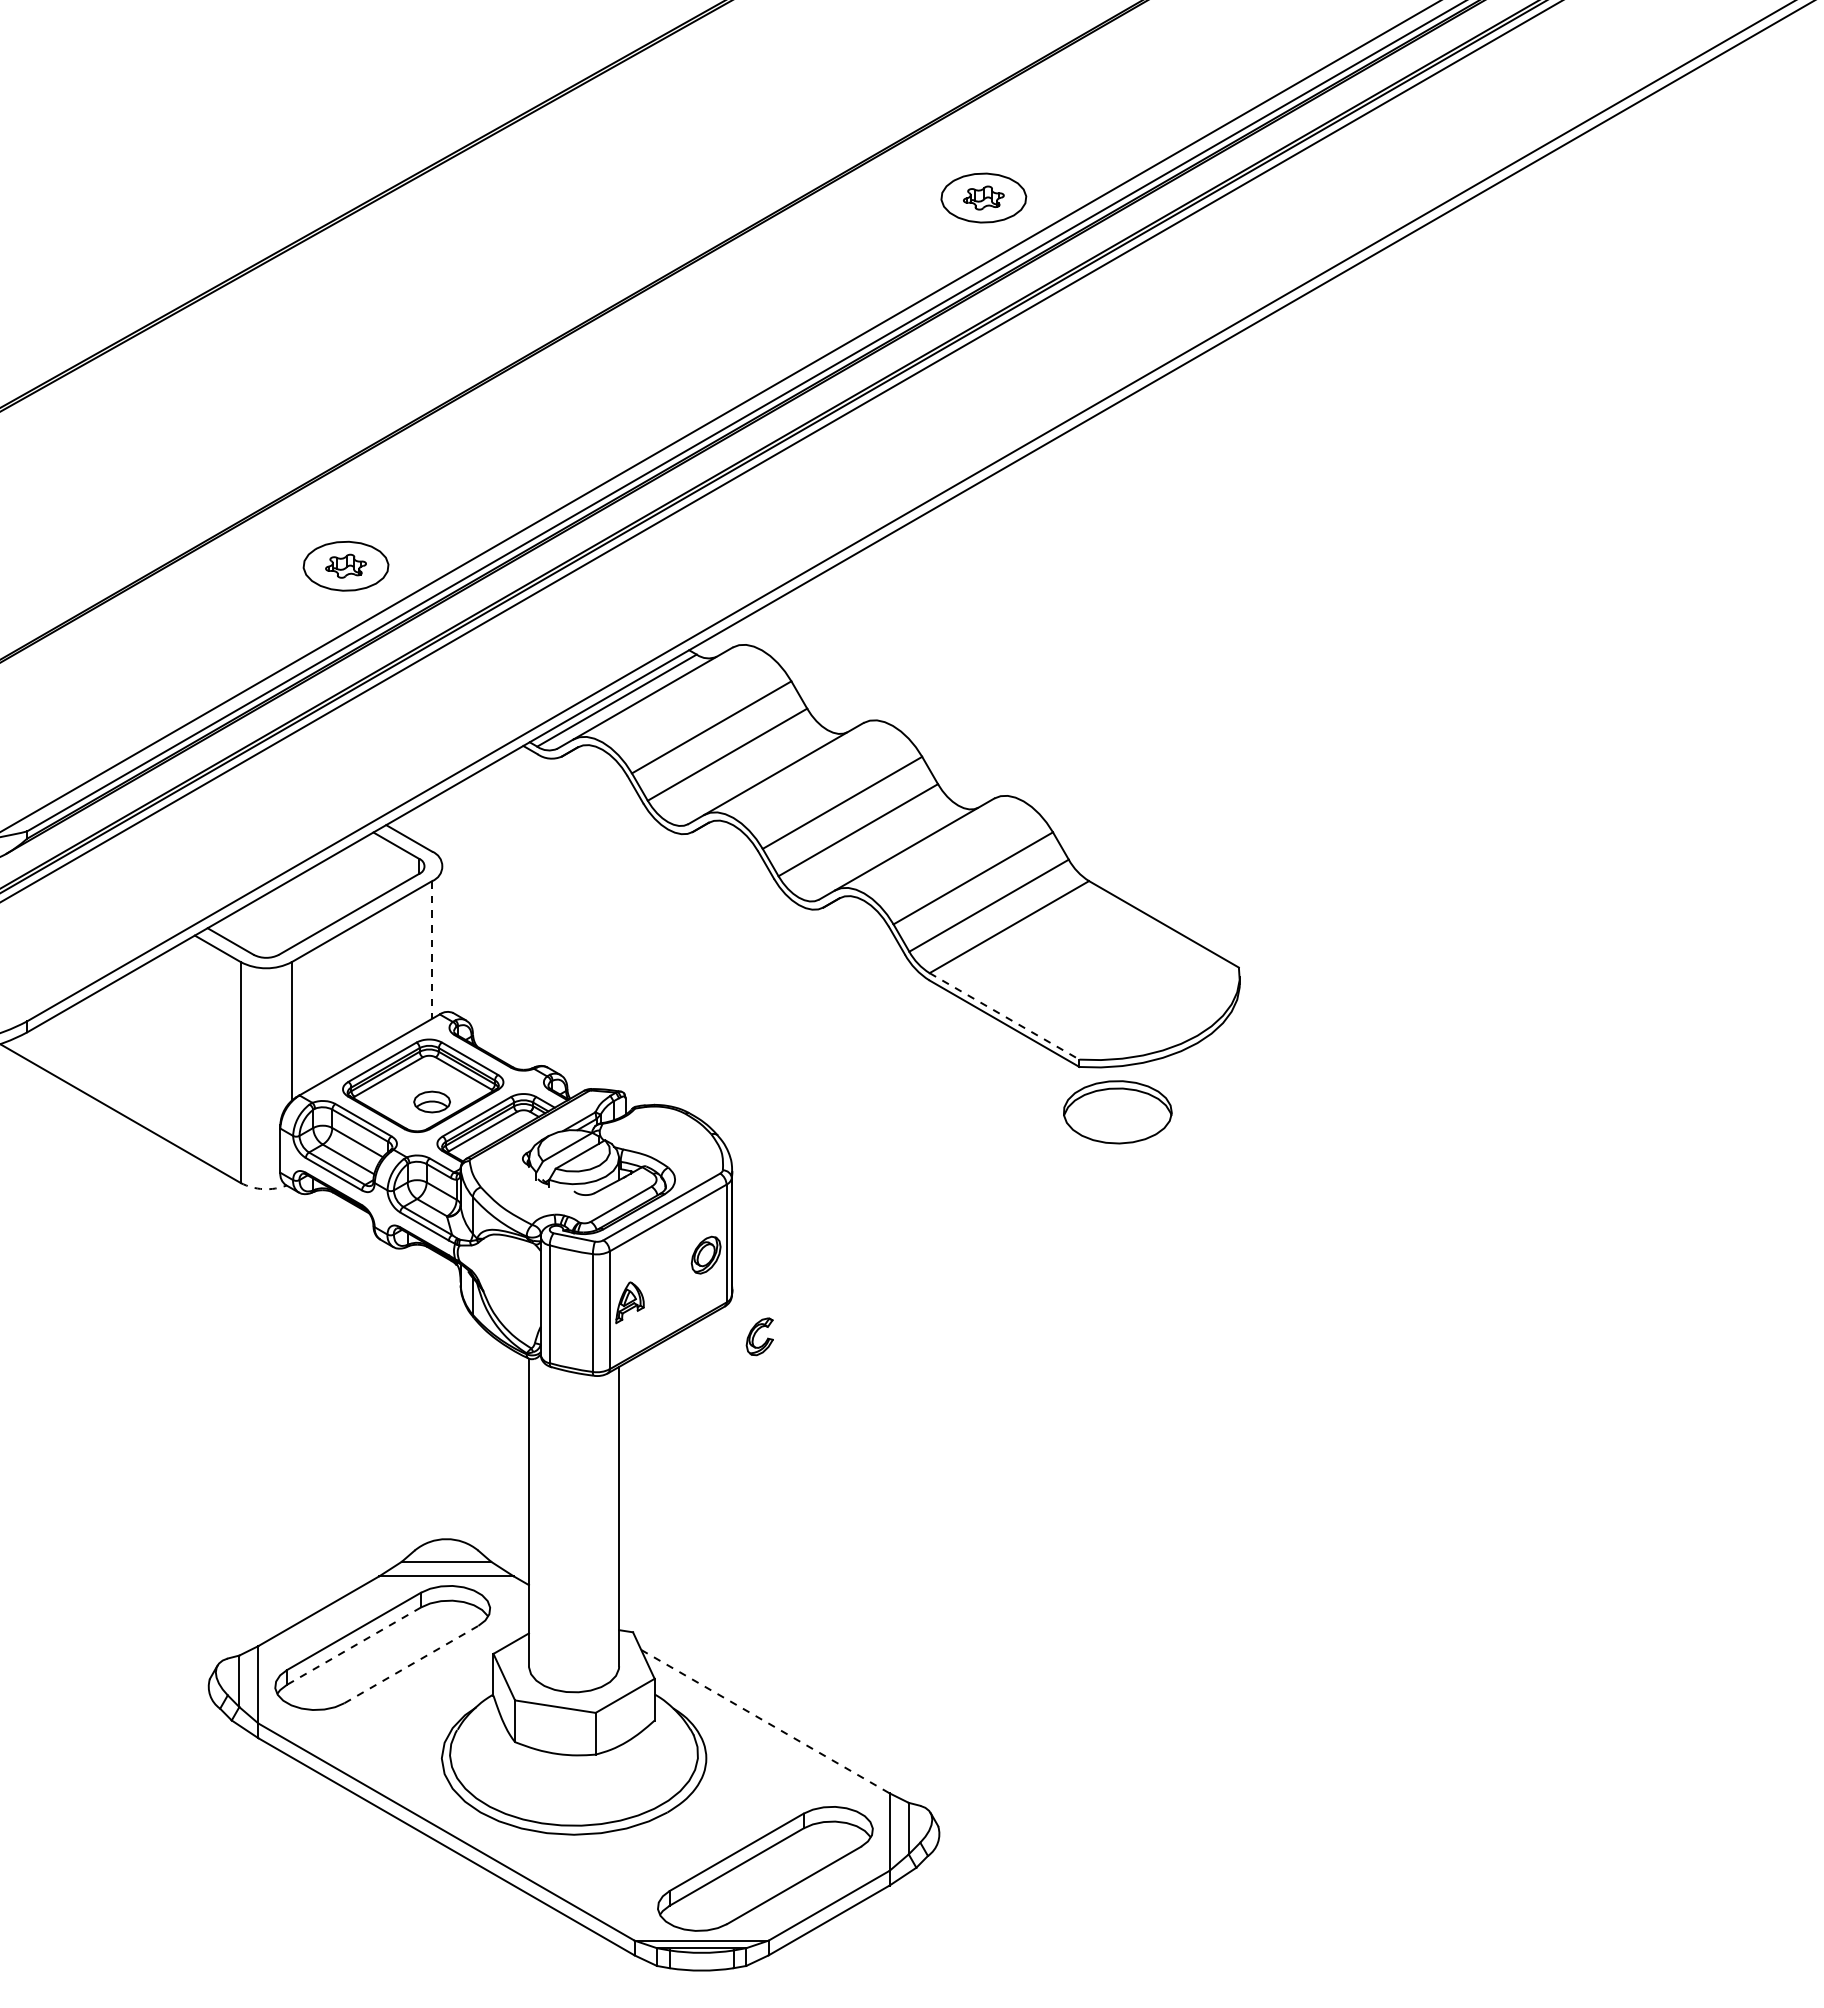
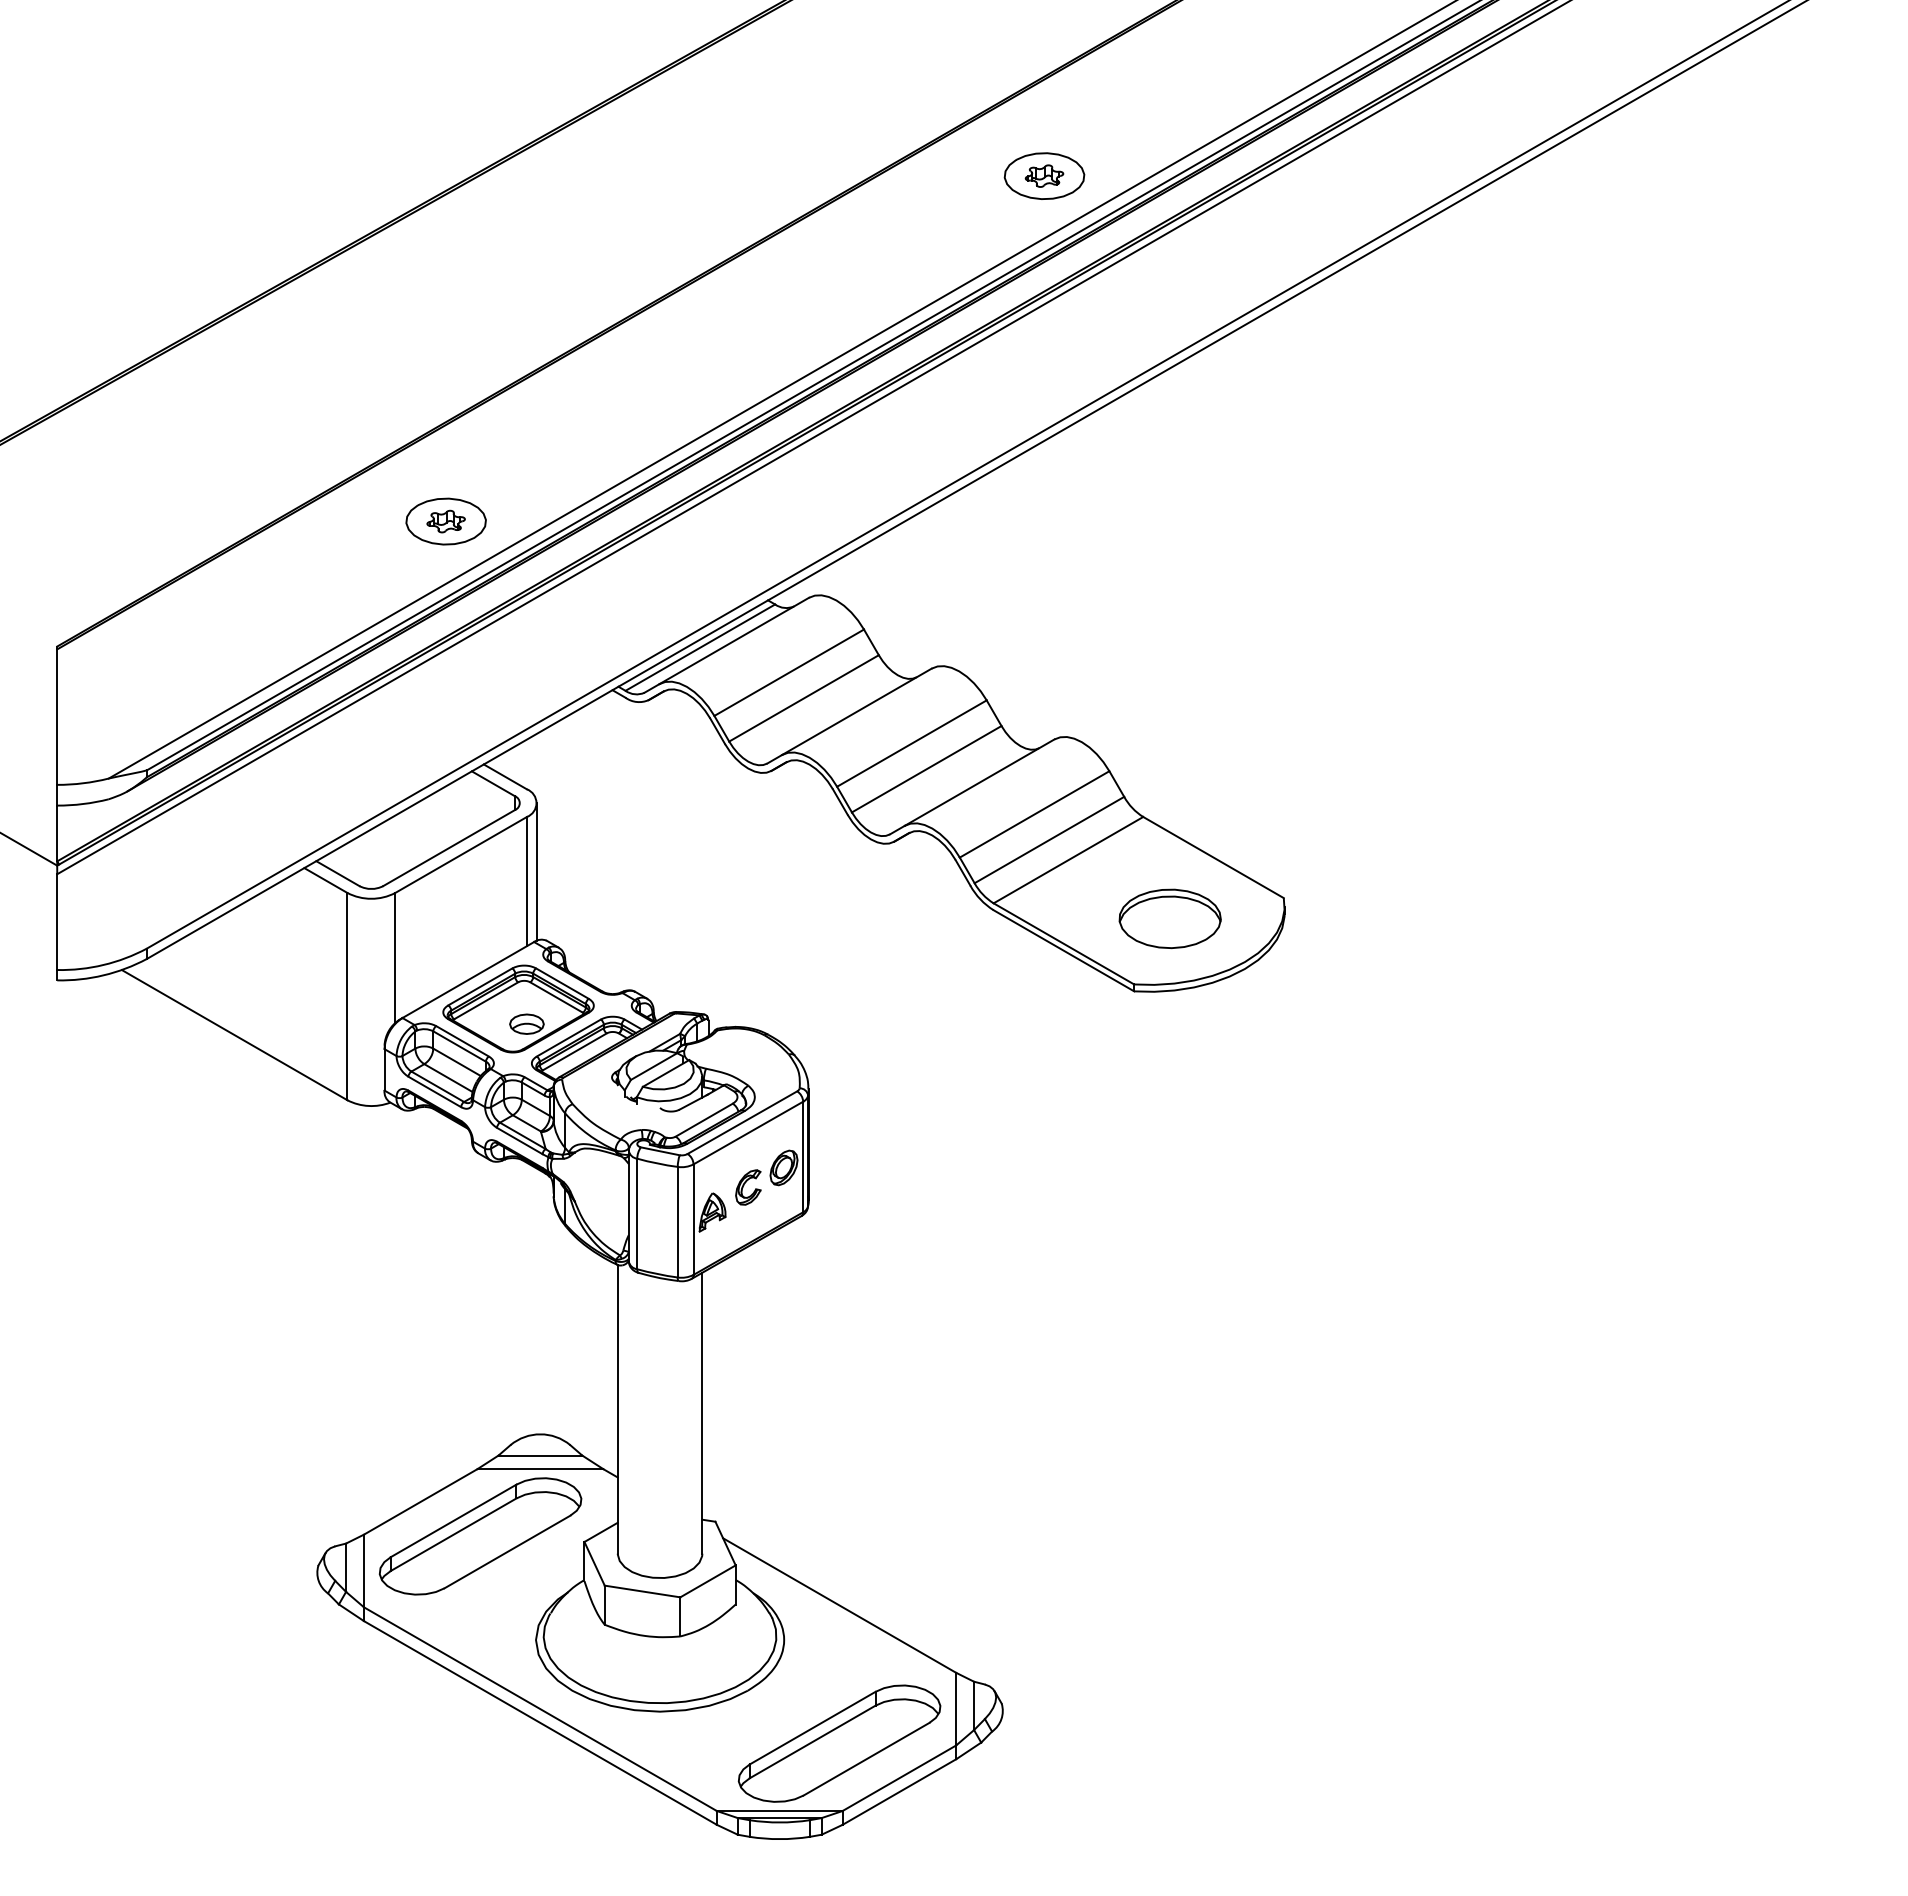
line: (442, 939) -> (536, 871), added
line: (431, 949) -> (526, 881), dashed -> solid
line: (1005, 1017) -> (1064, 944), dashed -> solid
part: (1117, 1111) -> (1169, 918), moved
arc: (263, 1188) -> (368, 1105), dashed -> solid
part: (759, 1336) -> (748, 1187), moved
line: (353, 1645) -> (453, 1534), dashed -> solid
line: (411, 1664) -> (507, 1551), dashed -> solid
line: (765, 1721) -> (839, 1605), dashed -> solid

